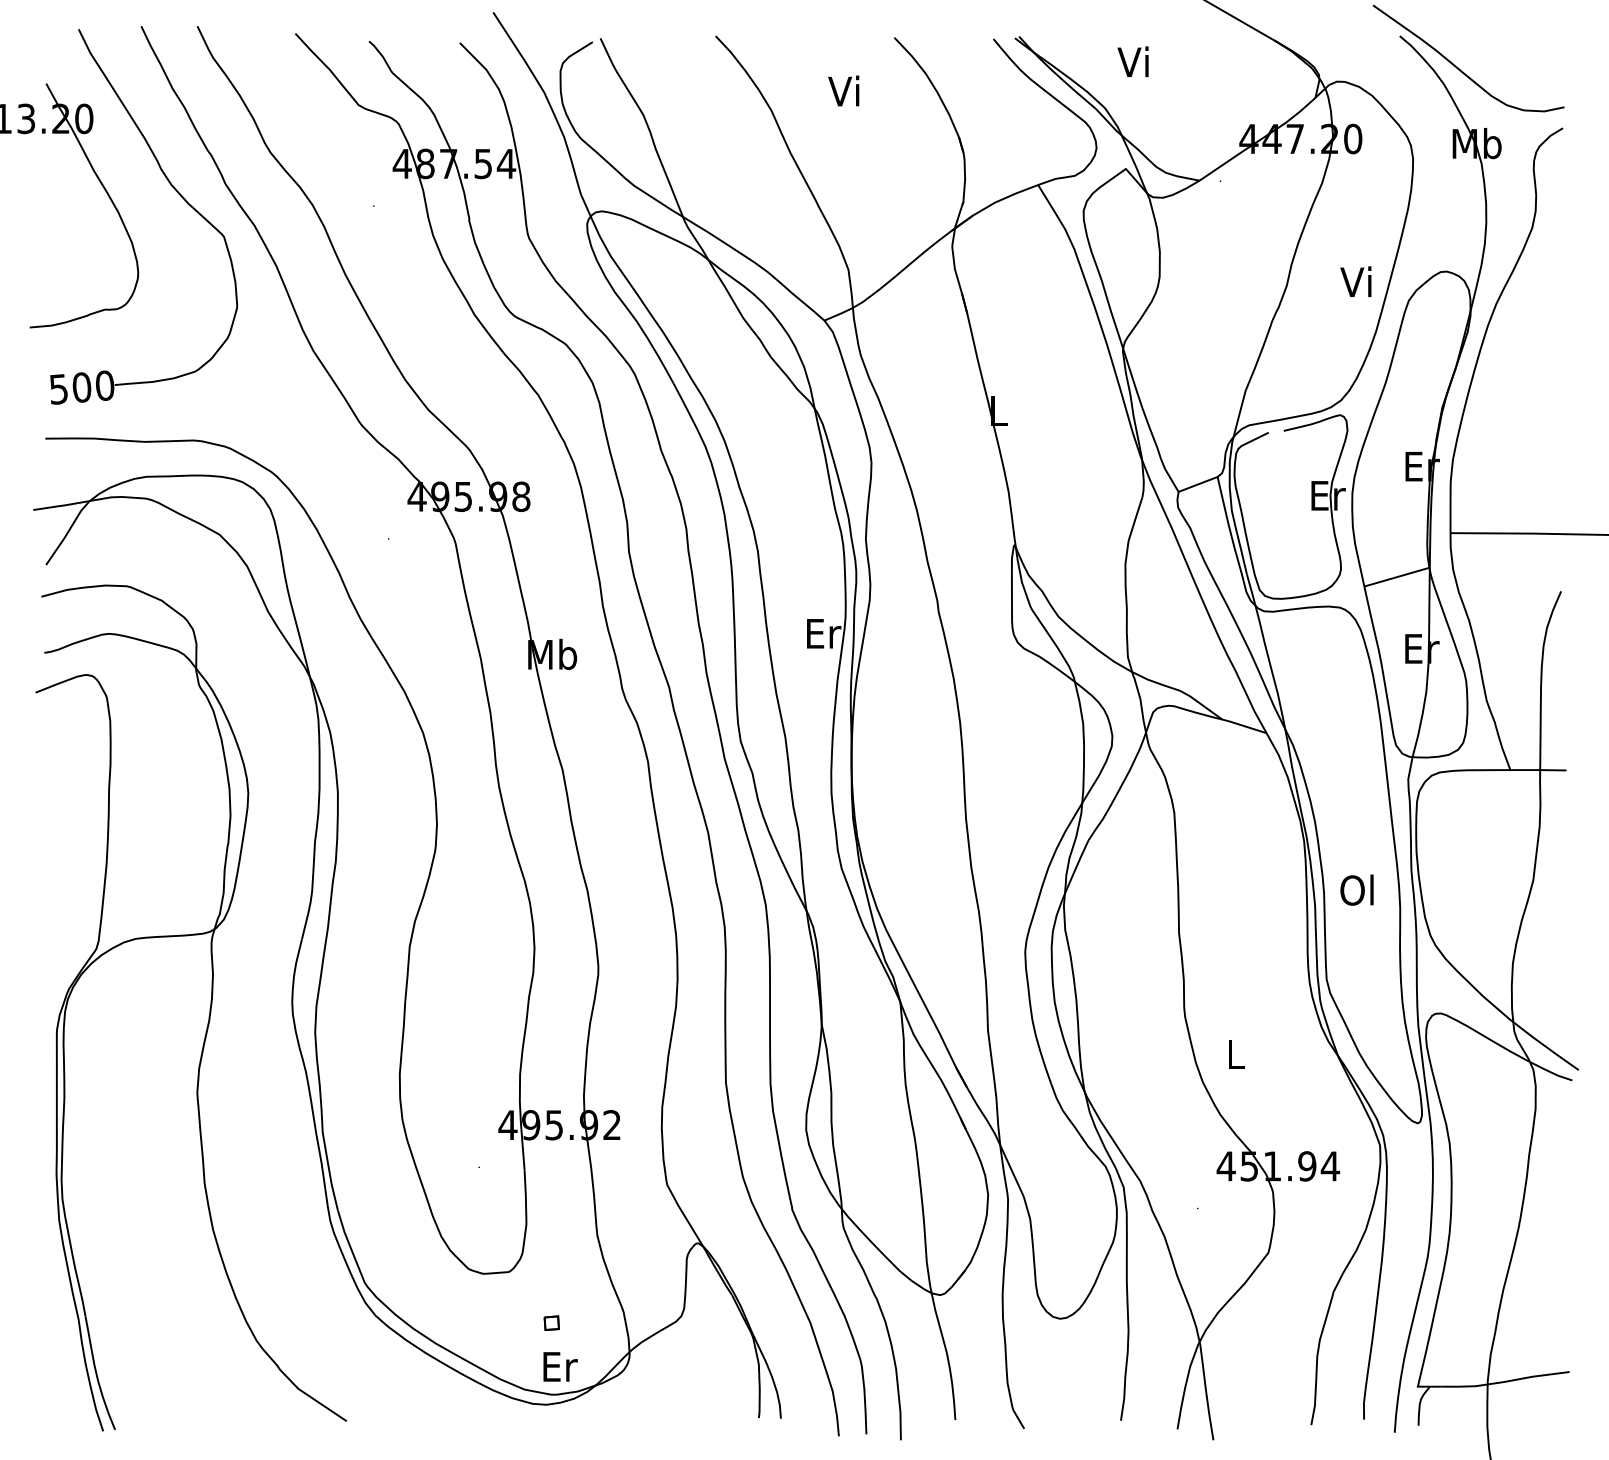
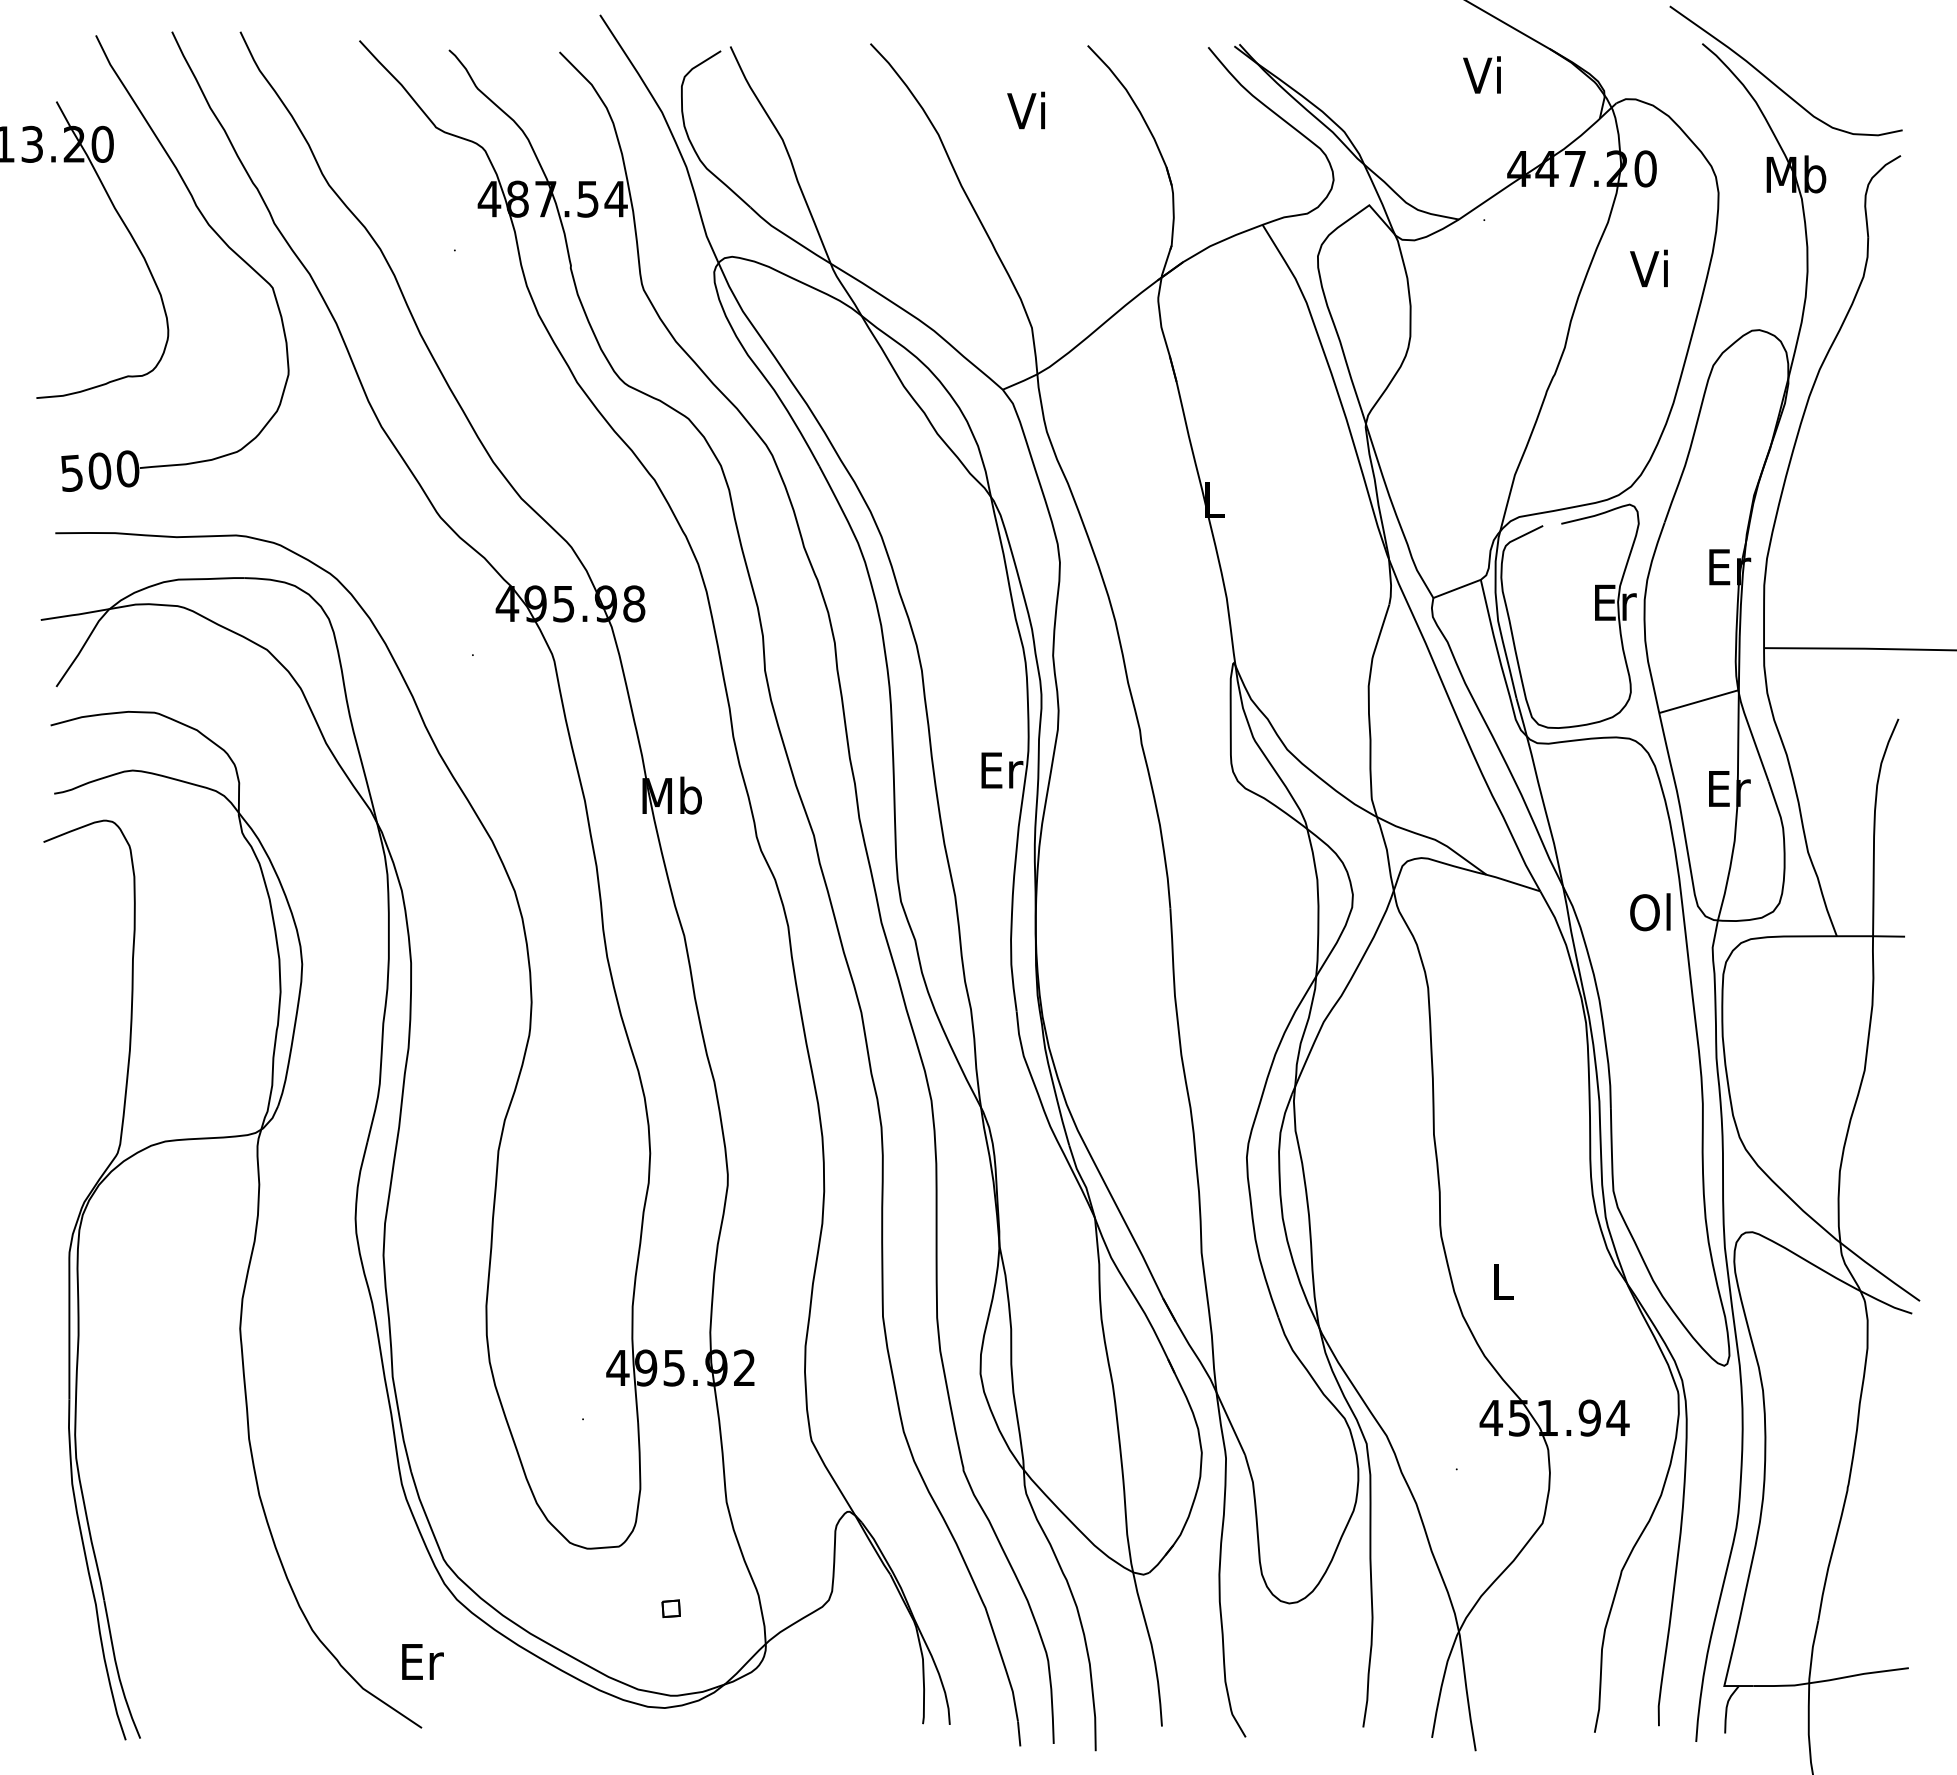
text: (1132, 61) -> (1481, 74), moved
text: (1355, 281) -> (1648, 268), moved
text: (1357, 890) -> (1650, 912), moved
text: (560, 1366) -> (422, 1661), moved

